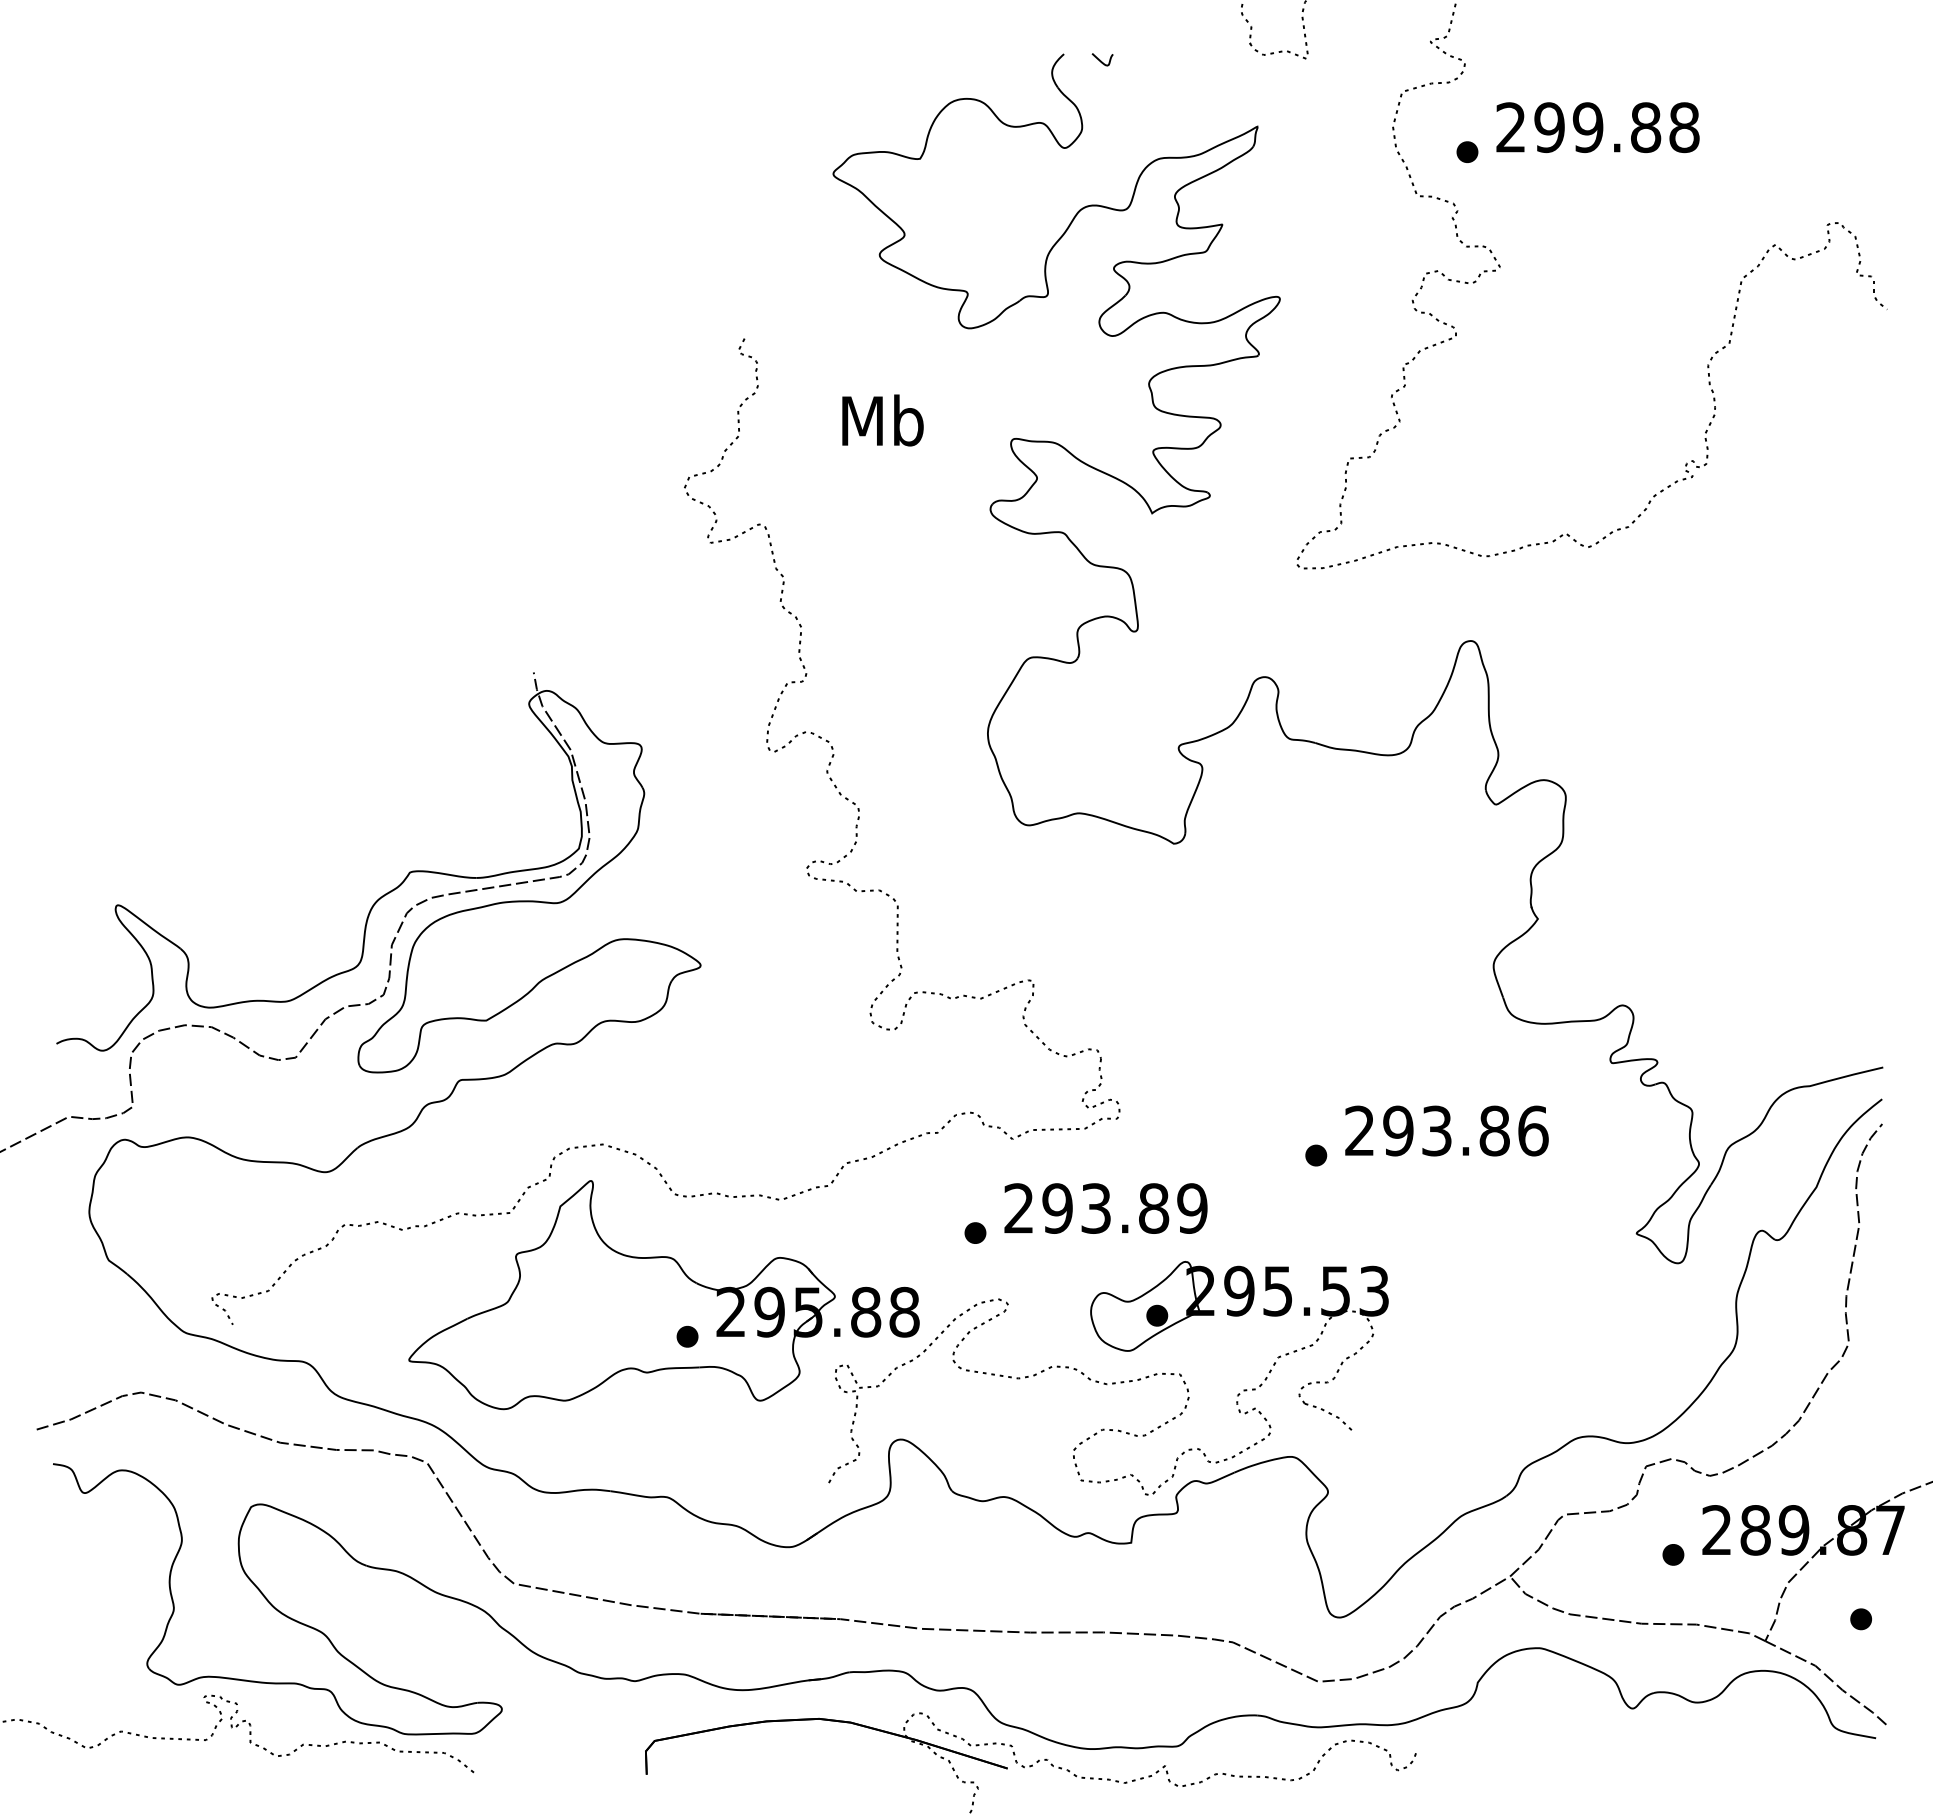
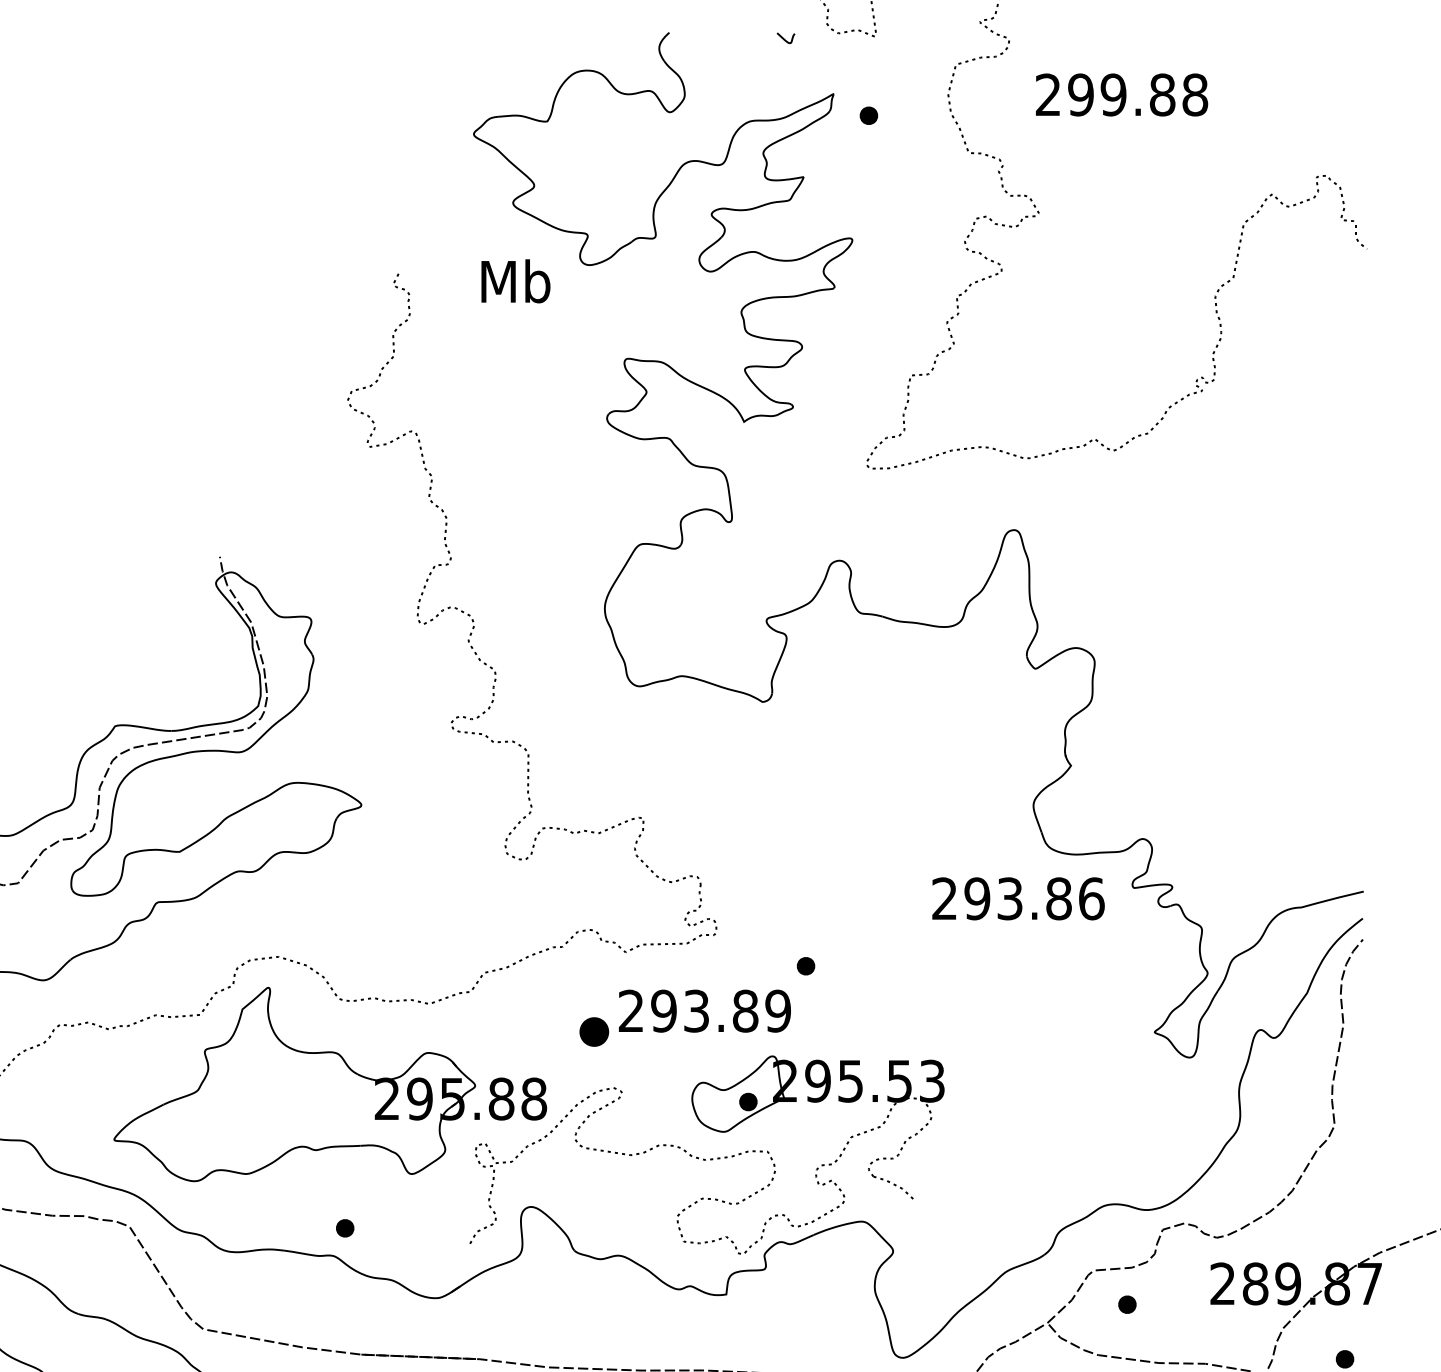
curve: (1101, 60) -> (785, 38), moved
part: (1467, 151) -> (868, 115), moved
text: (882, 420) -> (515, 281), moved
text: (1446, 1130) -> (1018, 898), moved
part: (1316, 1155) -> (806, 966), moved
part: (975, 1232) -> (594, 1031), size x1.6
part: (687, 1336) -> (345, 1228), moved
part: (1673, 1554) -> (1127, 1304), moved

